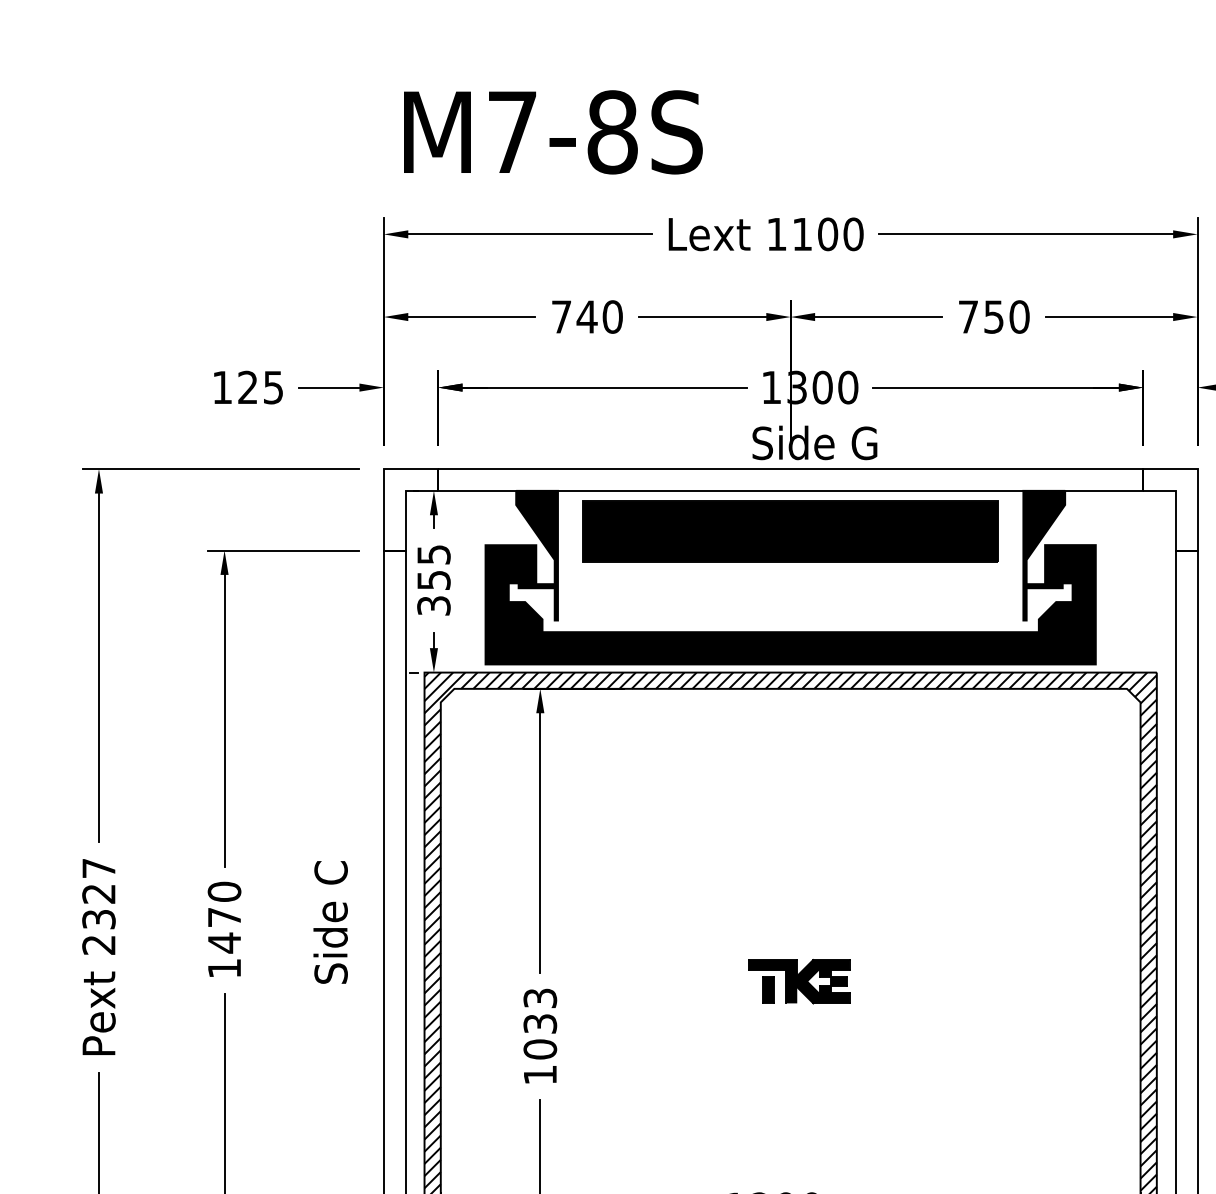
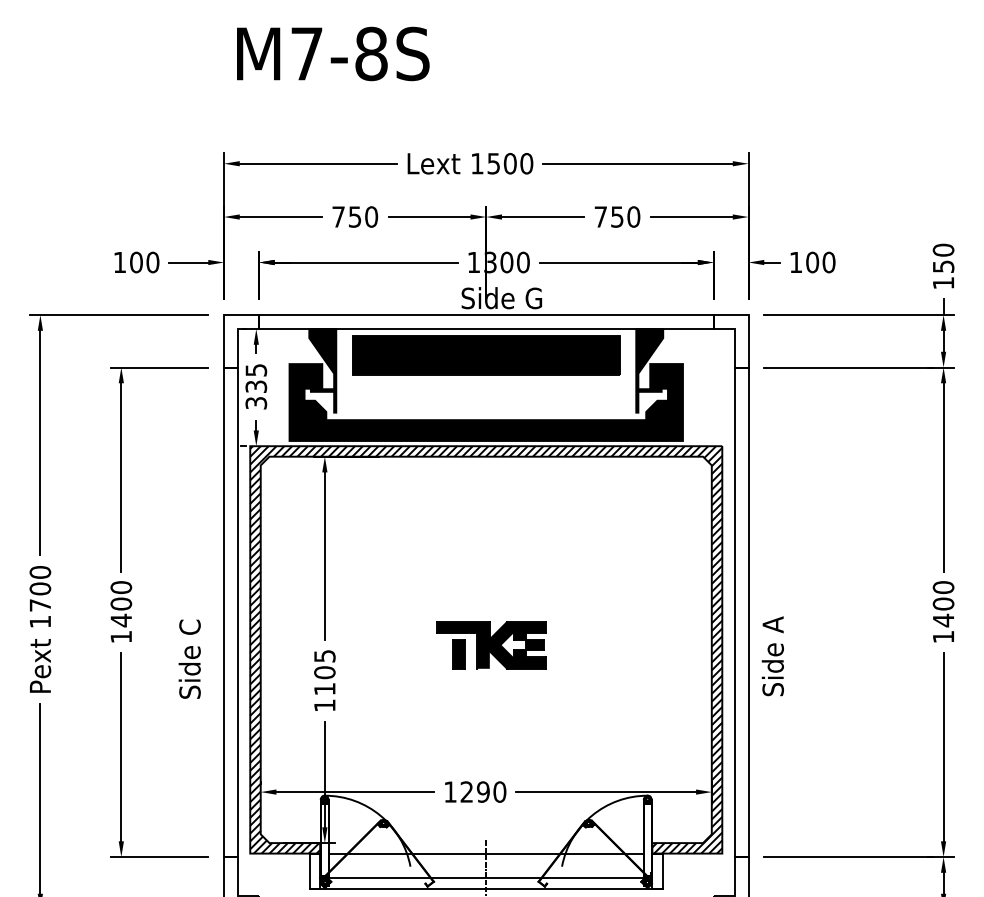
text: (553, 131) -> (333, 53), moved
text: (801, 233) -> (493, 163), 1100 -> 1500
text: (586, 316) -> (354, 216), 740 -> 750
text: (260, 387) -> (144, 262), 125 -> 100
text: (432, 579) -> (255, 386), 355 -> 335
text: (99, 907) -> (40, 597), 2327 -> 1700
text: (224, 916) -> (121, 603), 1470 -> 1400
text: (330, 921) -> (189, 658), moved
part: (798, 981) -> (491, 645), size x1.67
text: (539, 1023) -> (324, 672), 1033 -> 1105

